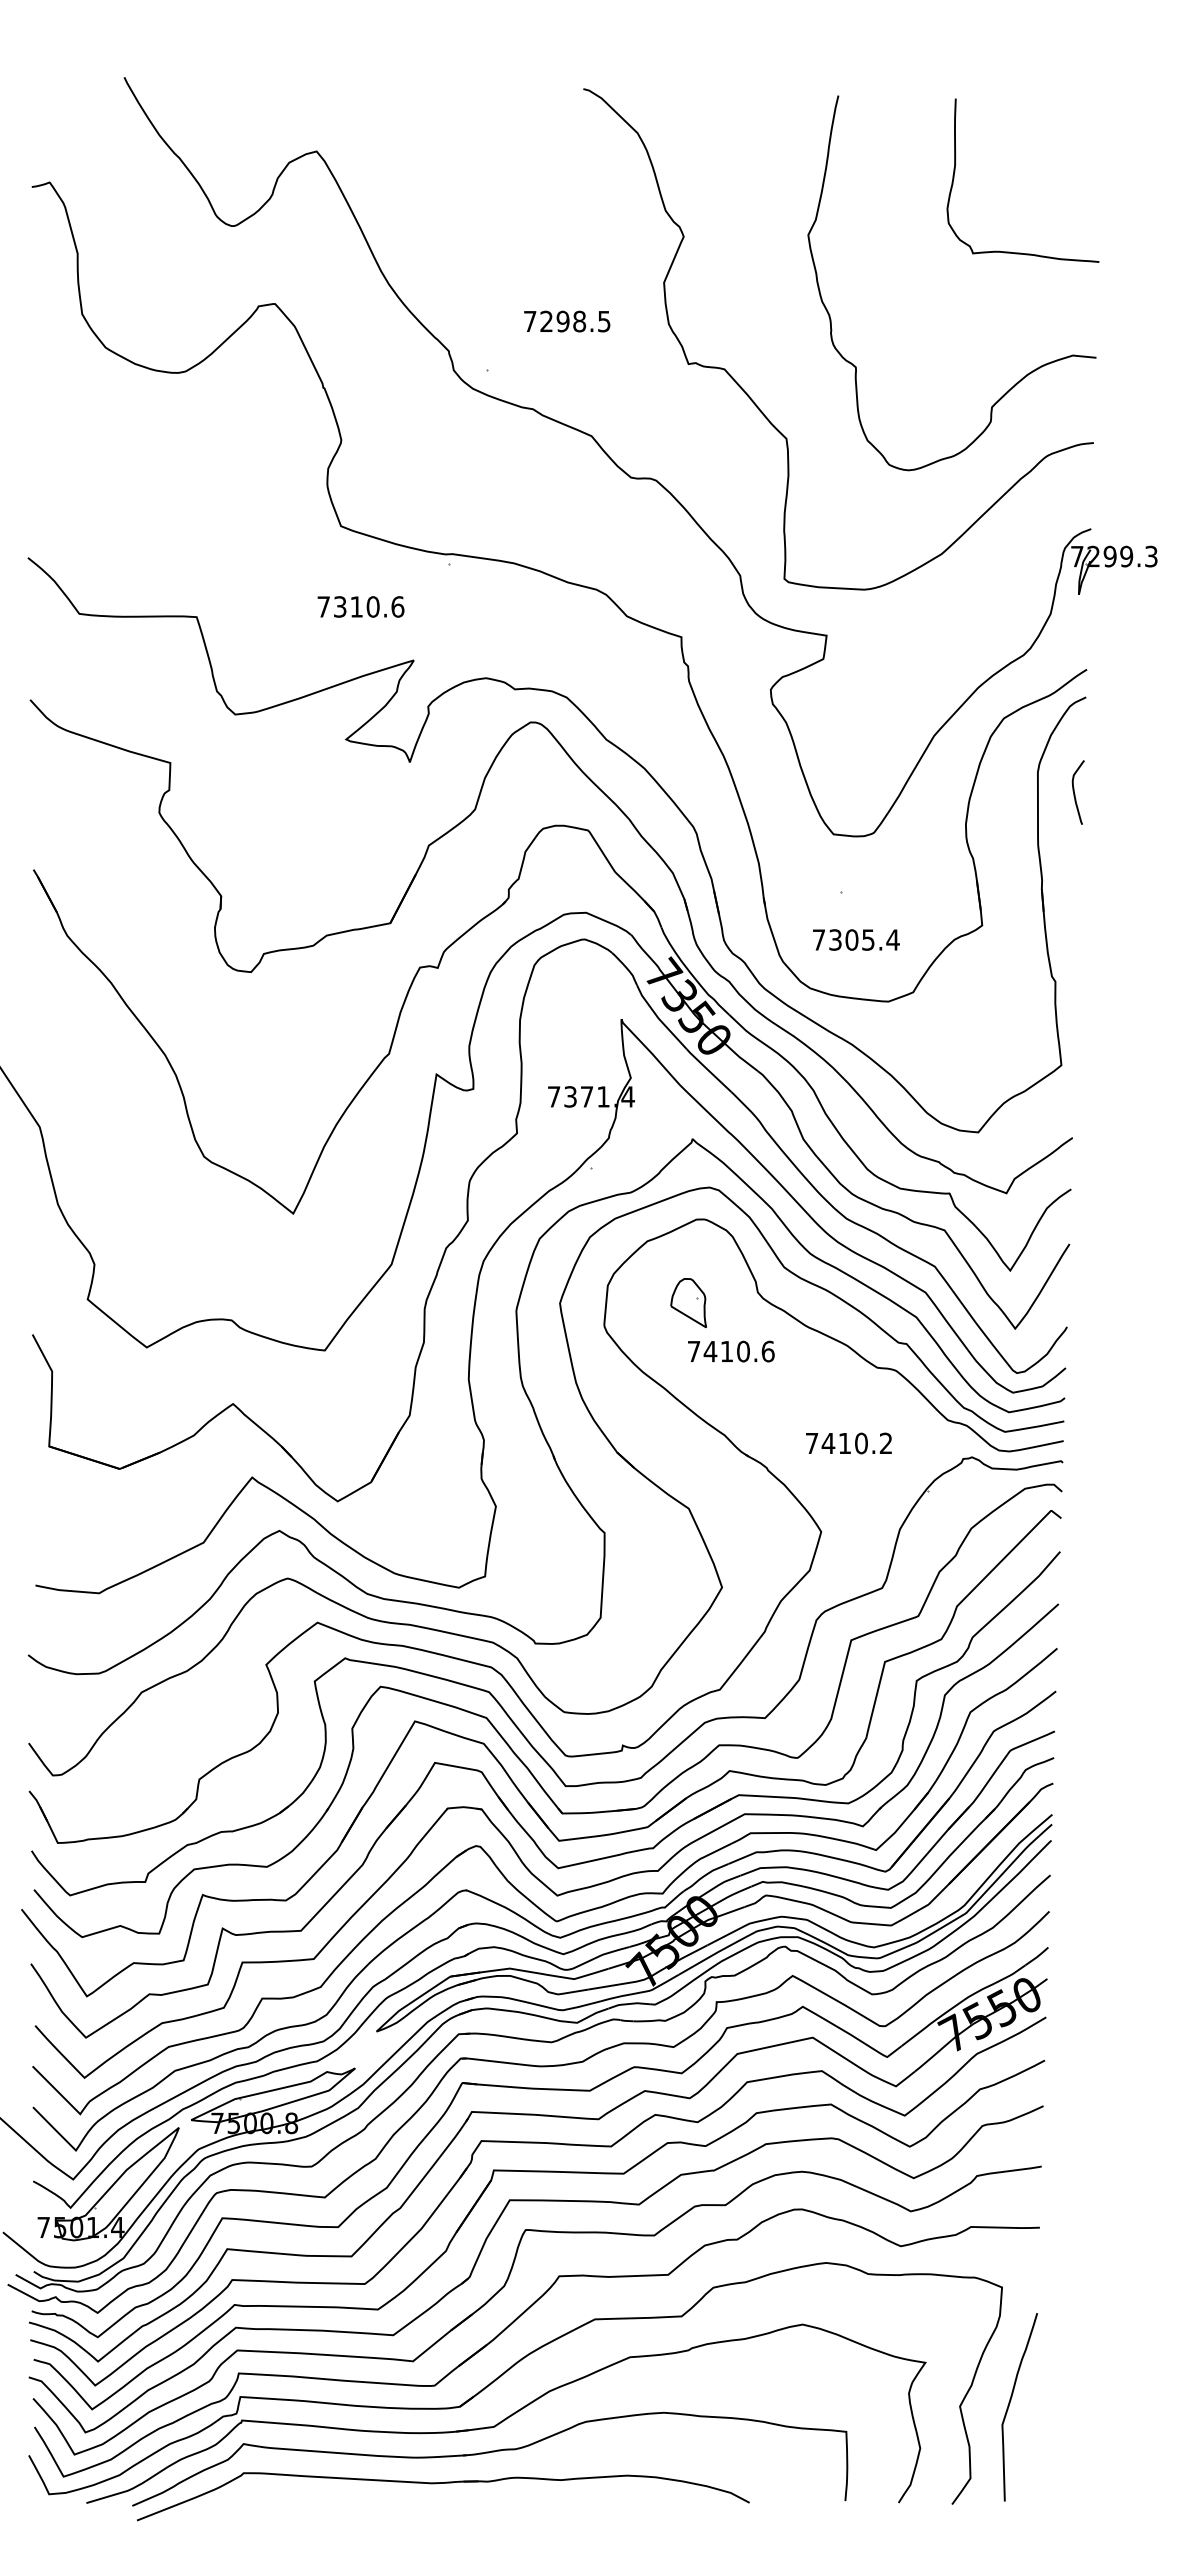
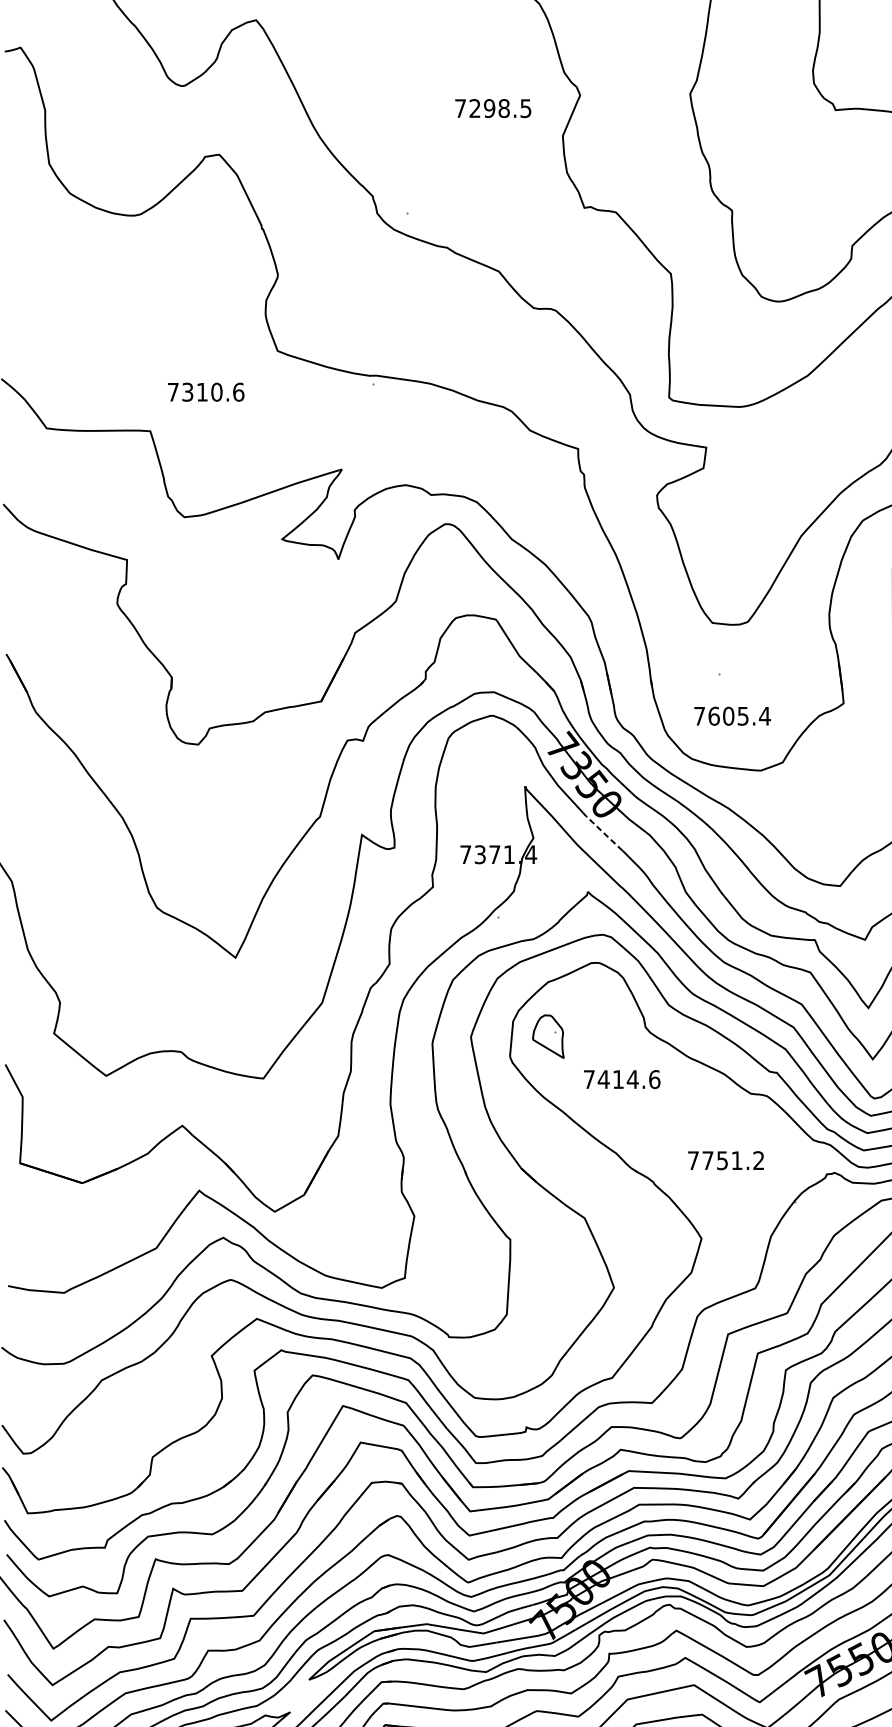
text: (567, 321) -> (493, 108), moved
text: (360, 606) -> (205, 391), moved
text: (835, 939) -> (714, 715), 7305.4 -> 7605.4
line: (707, 1069) -> (601, 830), solid -> dashed
part: (688, 1303) -> (548, 1037), moved
text: (743, 1351) -> (632, 1079), 7410.6 -> 7414.6
text: (844, 1443) -> (722, 1160), 7410.2 -> 7751.2

